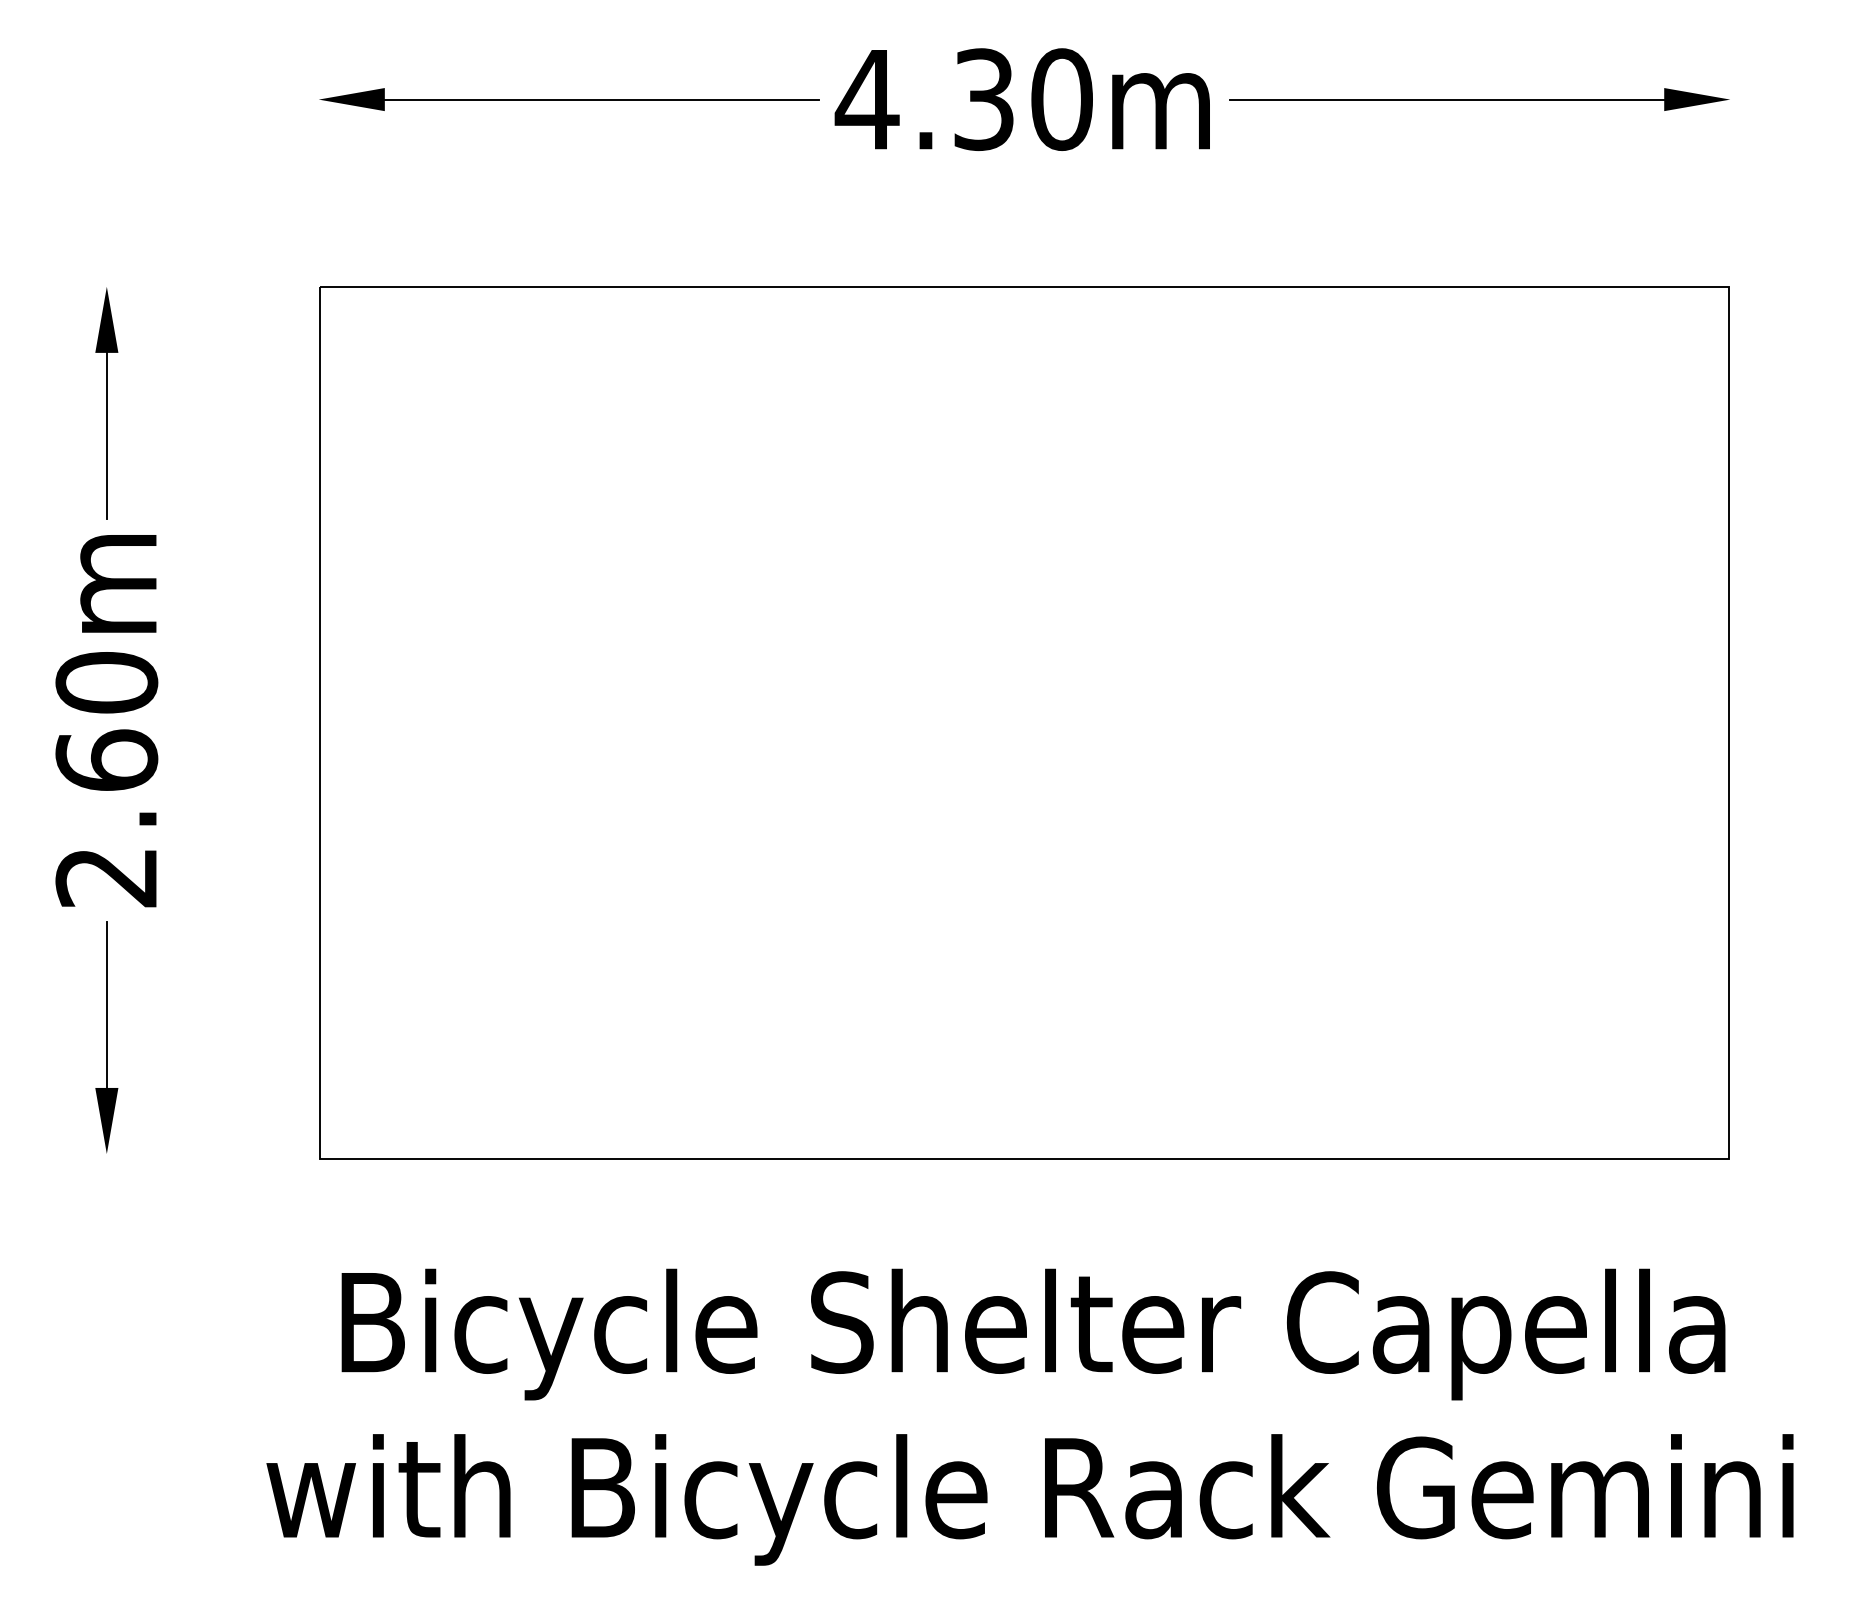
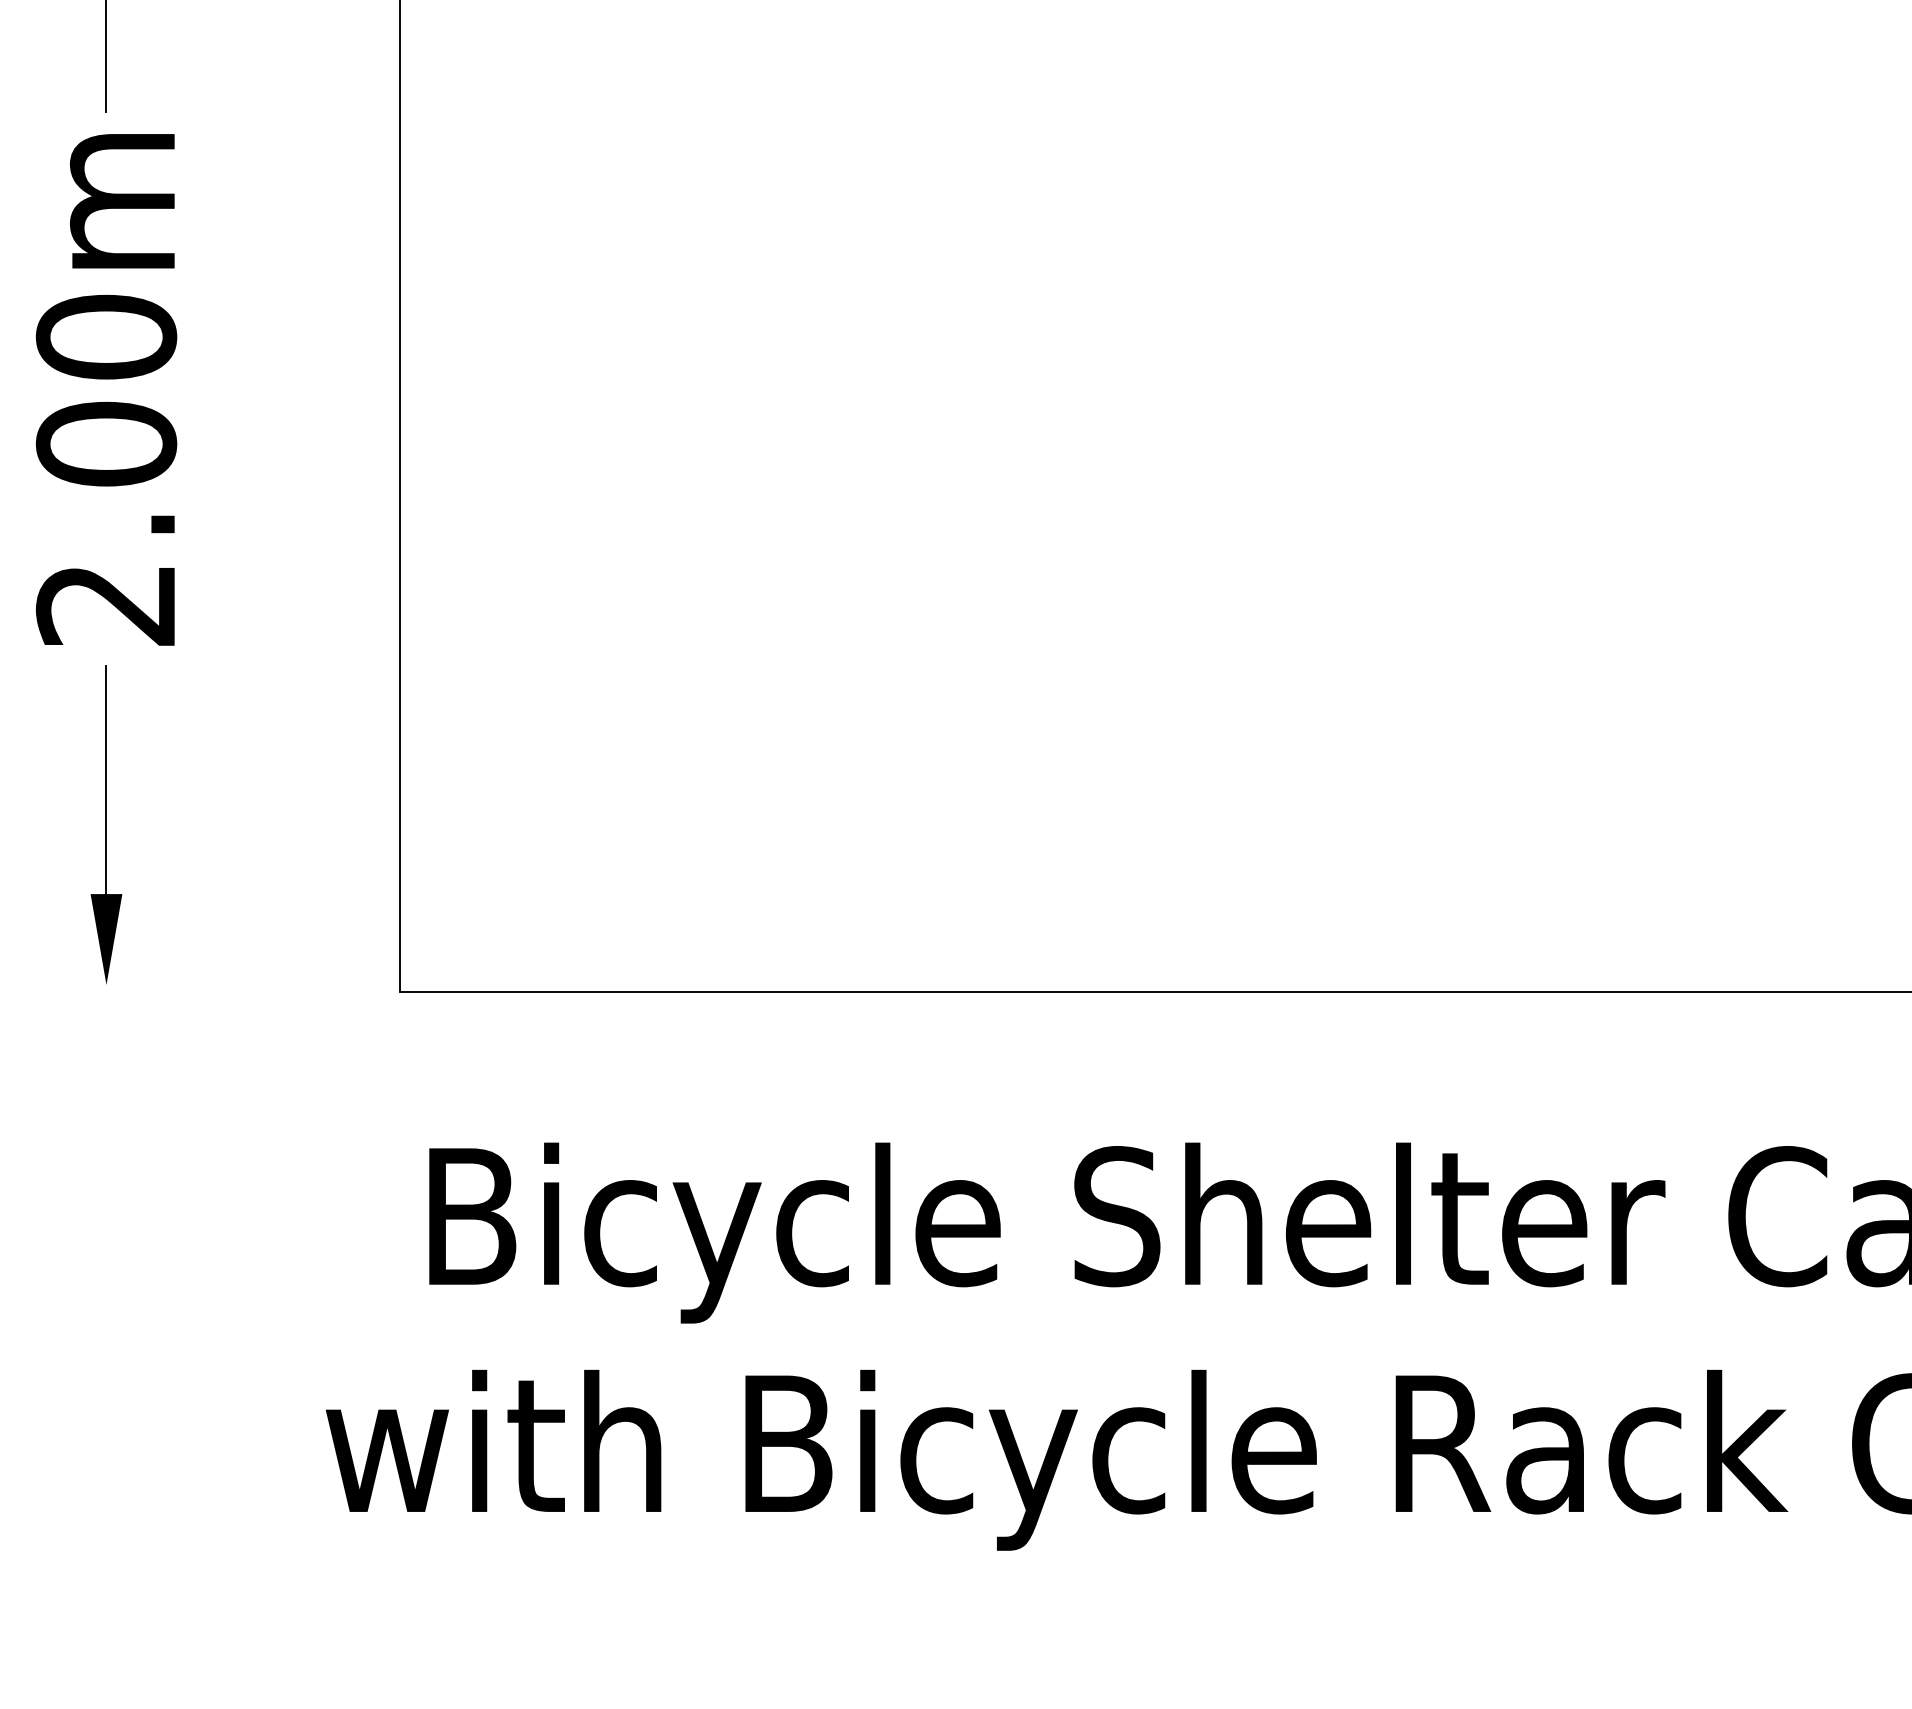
text: (106, 760) -> (106, 444), 2.60m -> 2.00m

